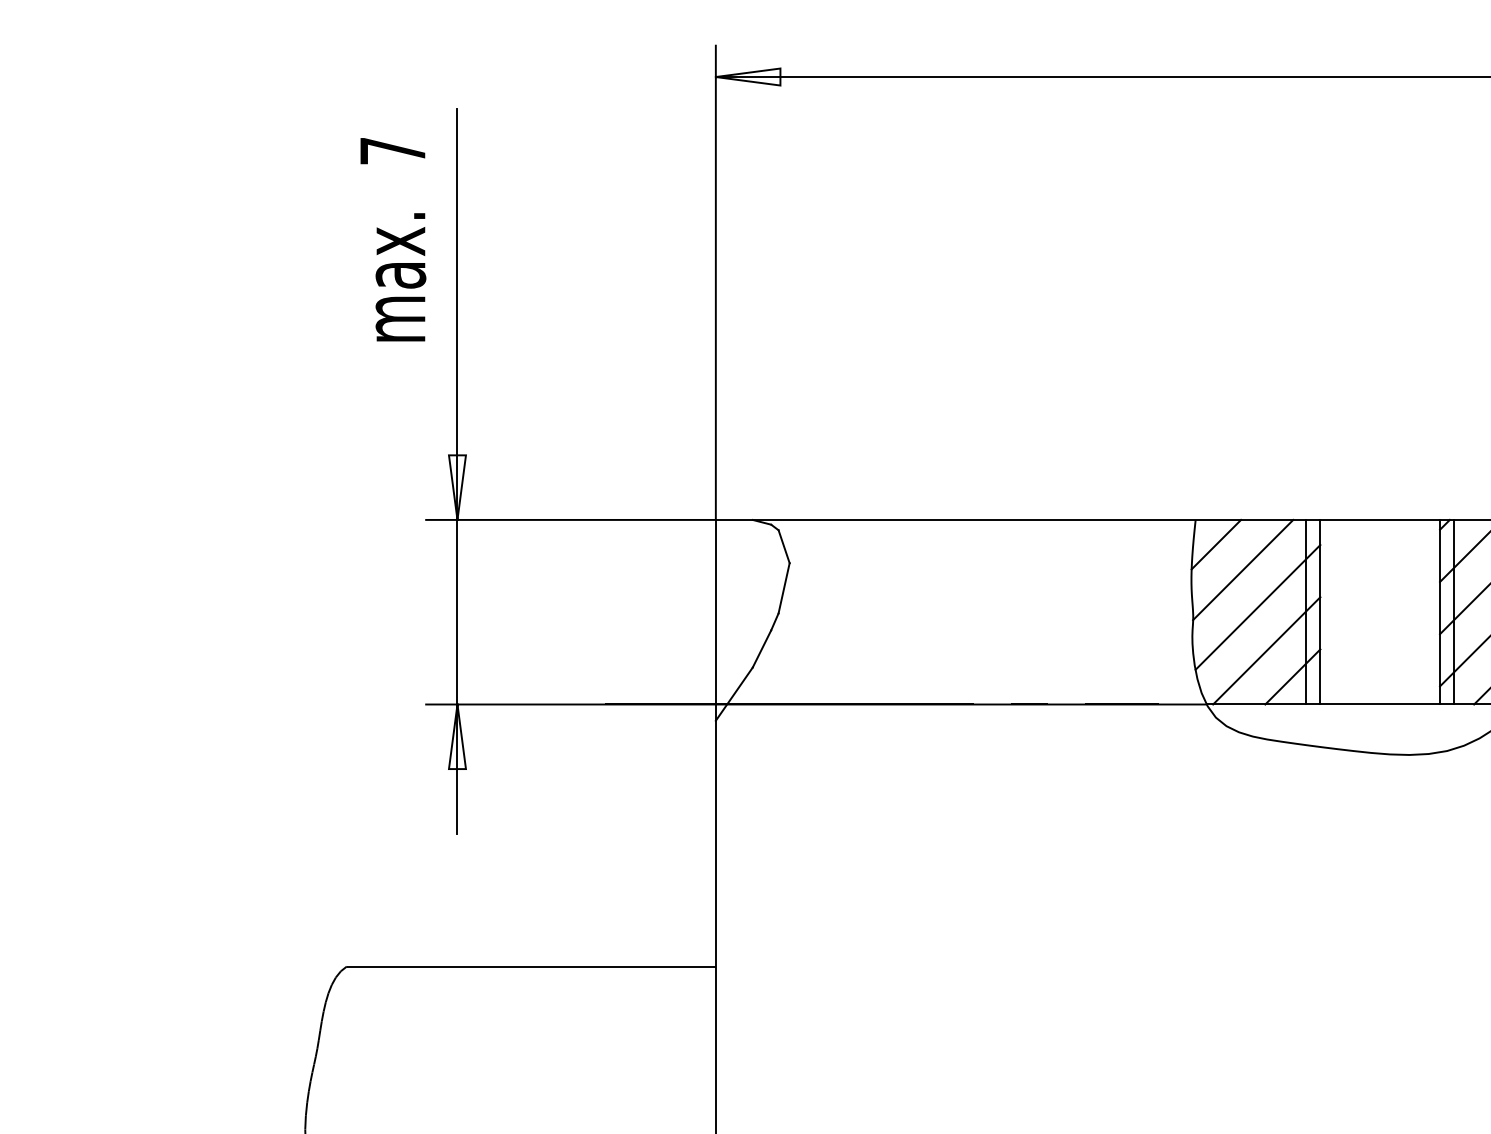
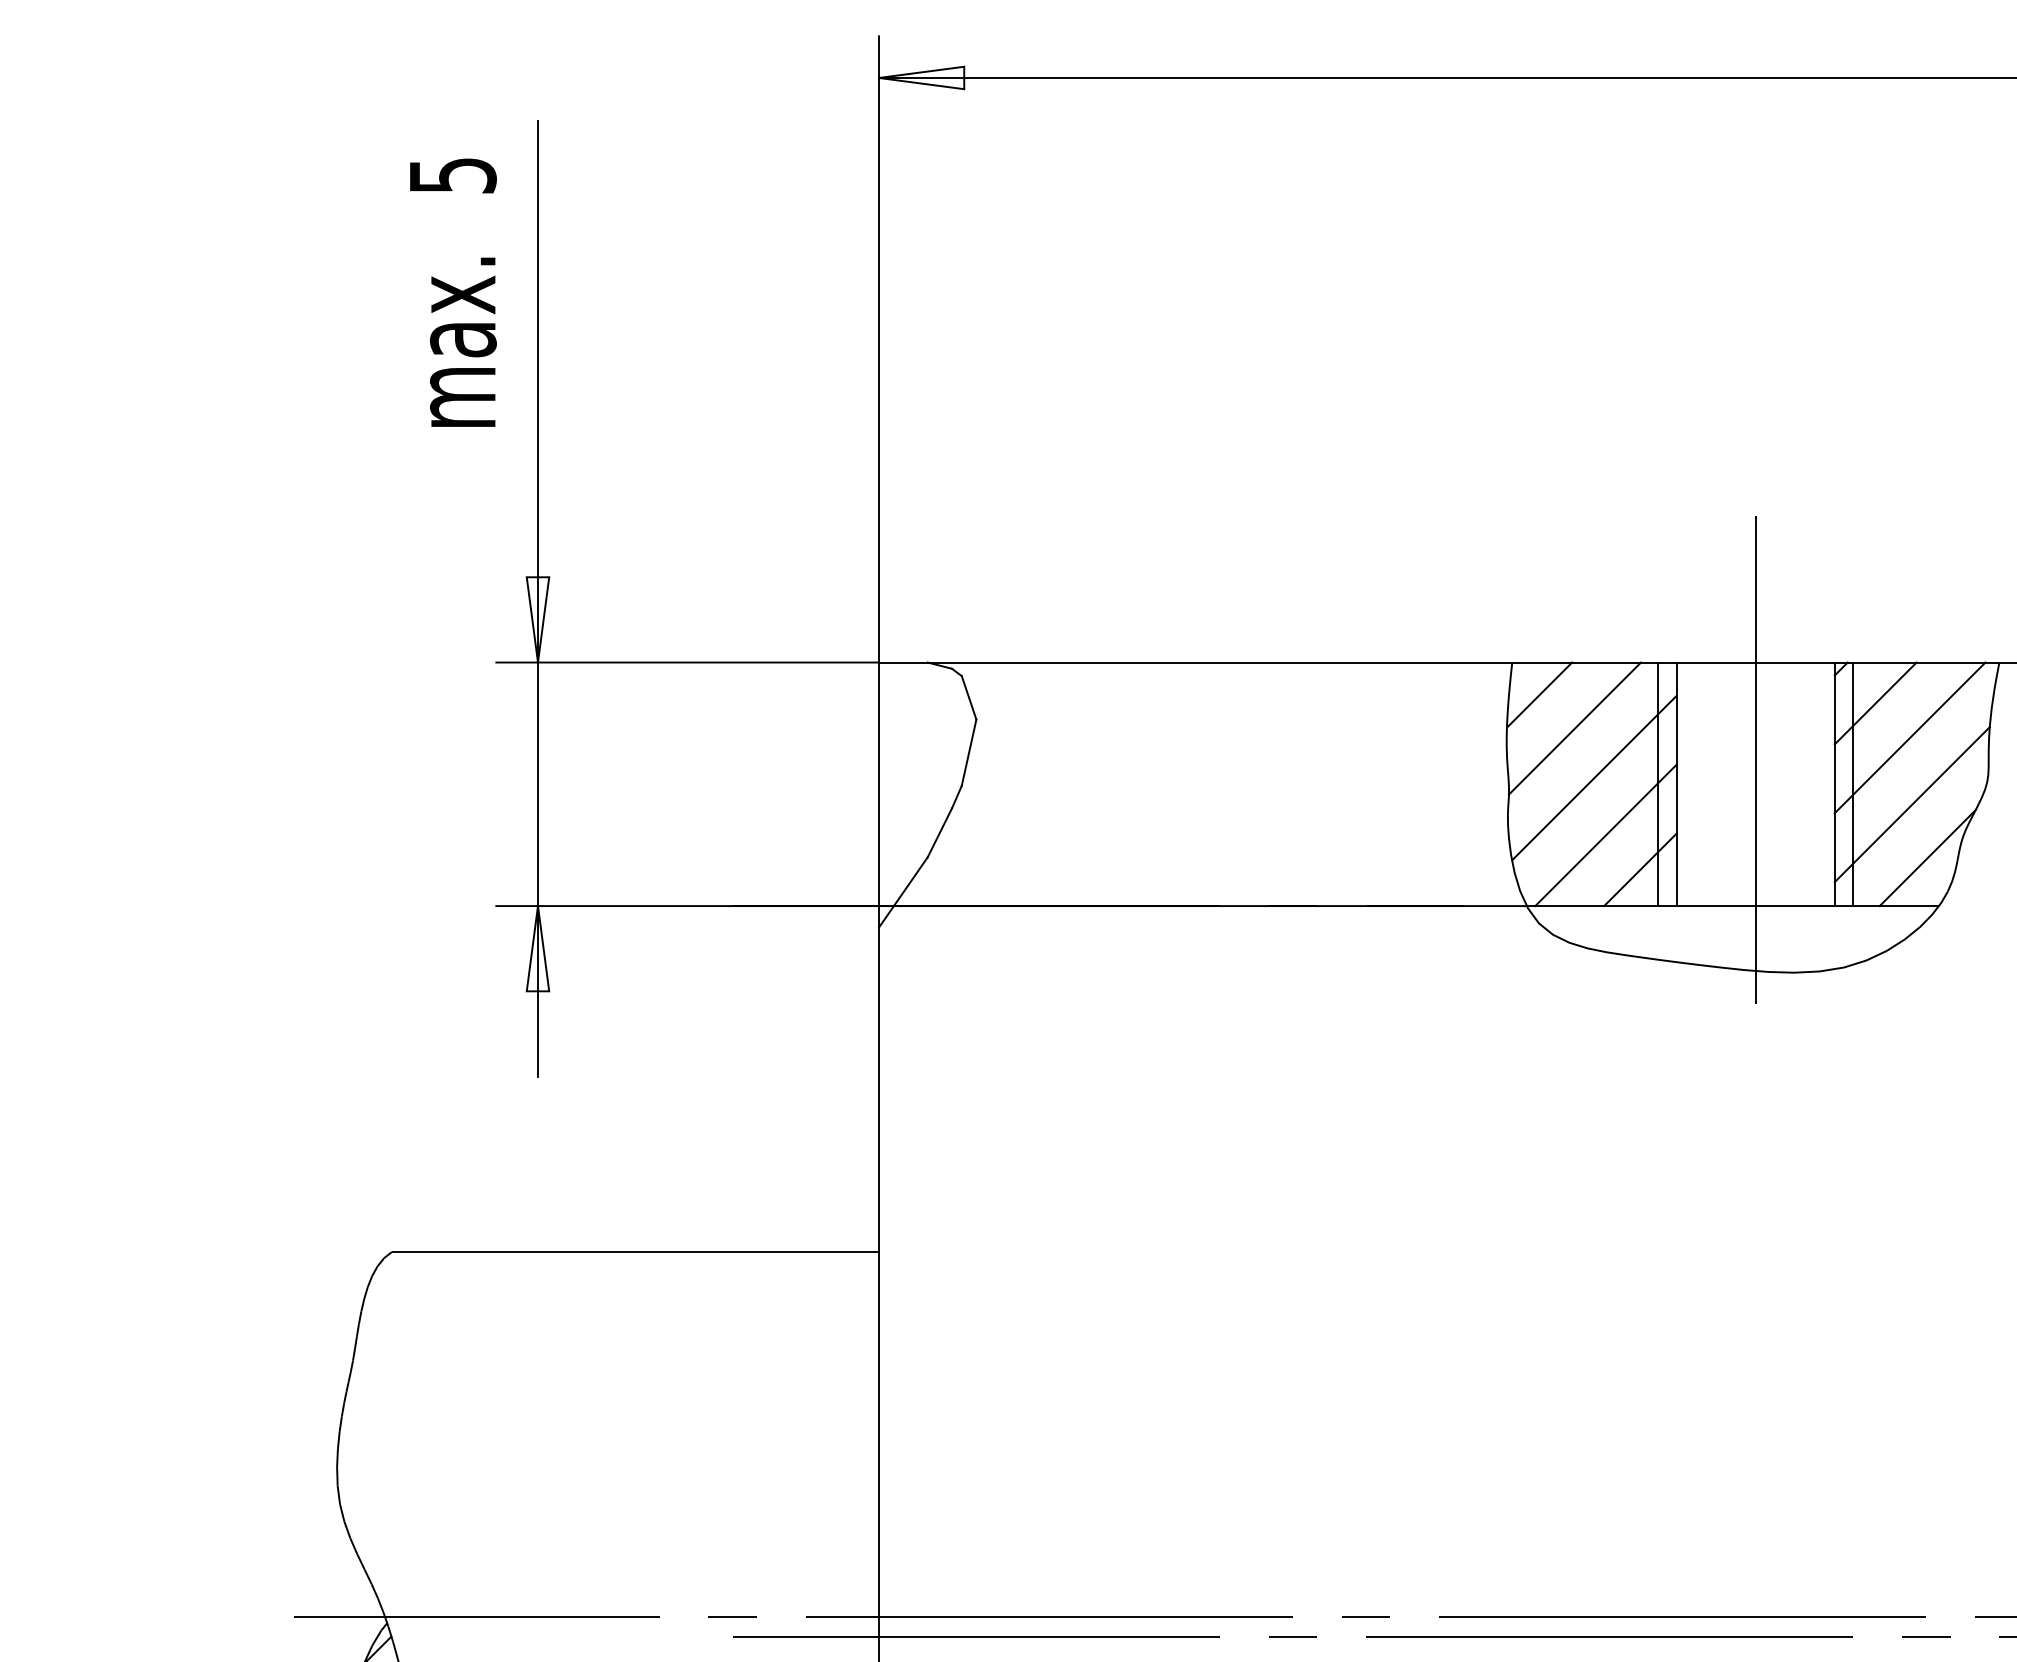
text: (393, 150) -> (453, 175), 7 -> 5
line: (1379, 612) -> (1755, 784), added

